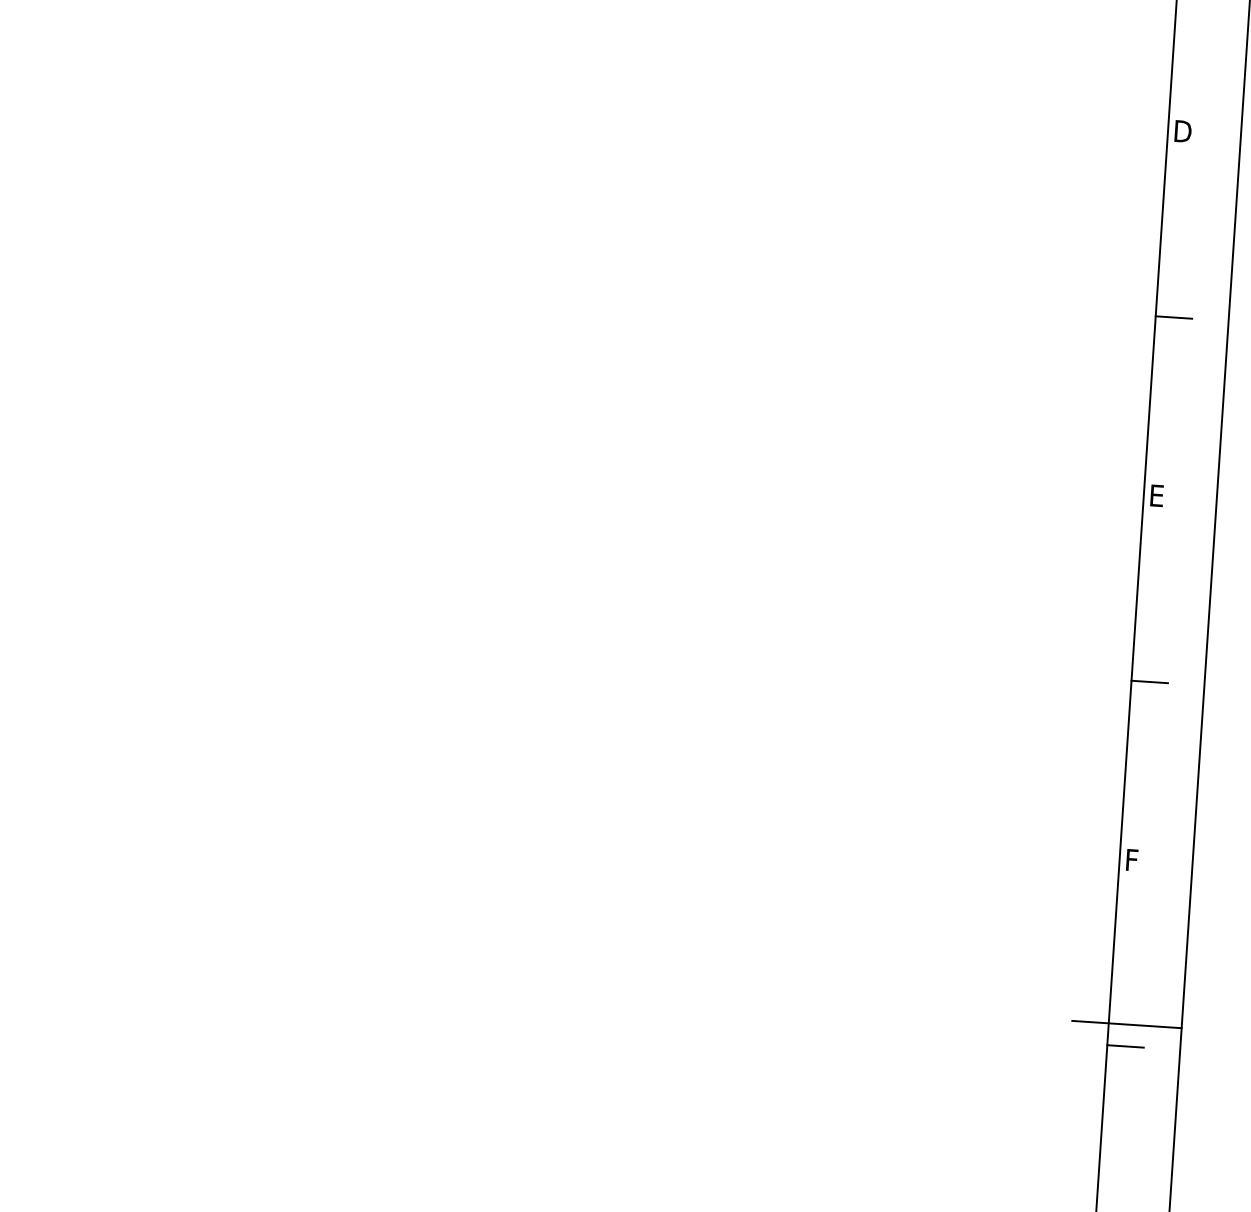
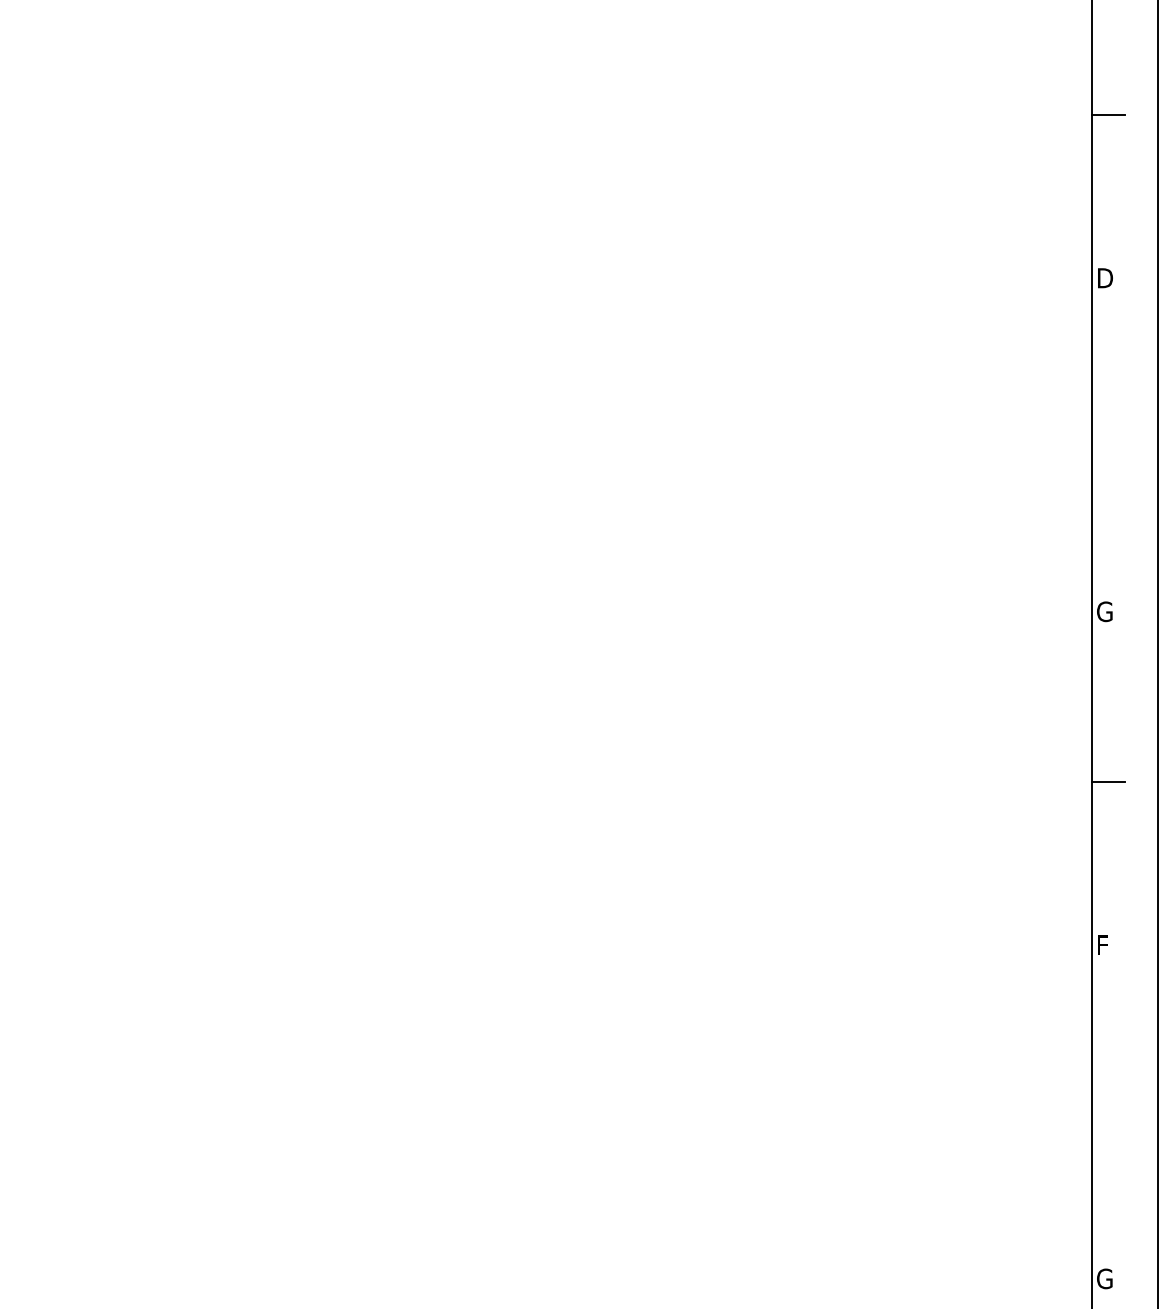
line: (1173, 317) -> (1107, 448), removed
text: (1157, 495) -> (1104, 611), E -> G
line: (1127, 1024) -> (1108, 1095), removed
line: (1124, 1046) -> (1107, 1115), removed

